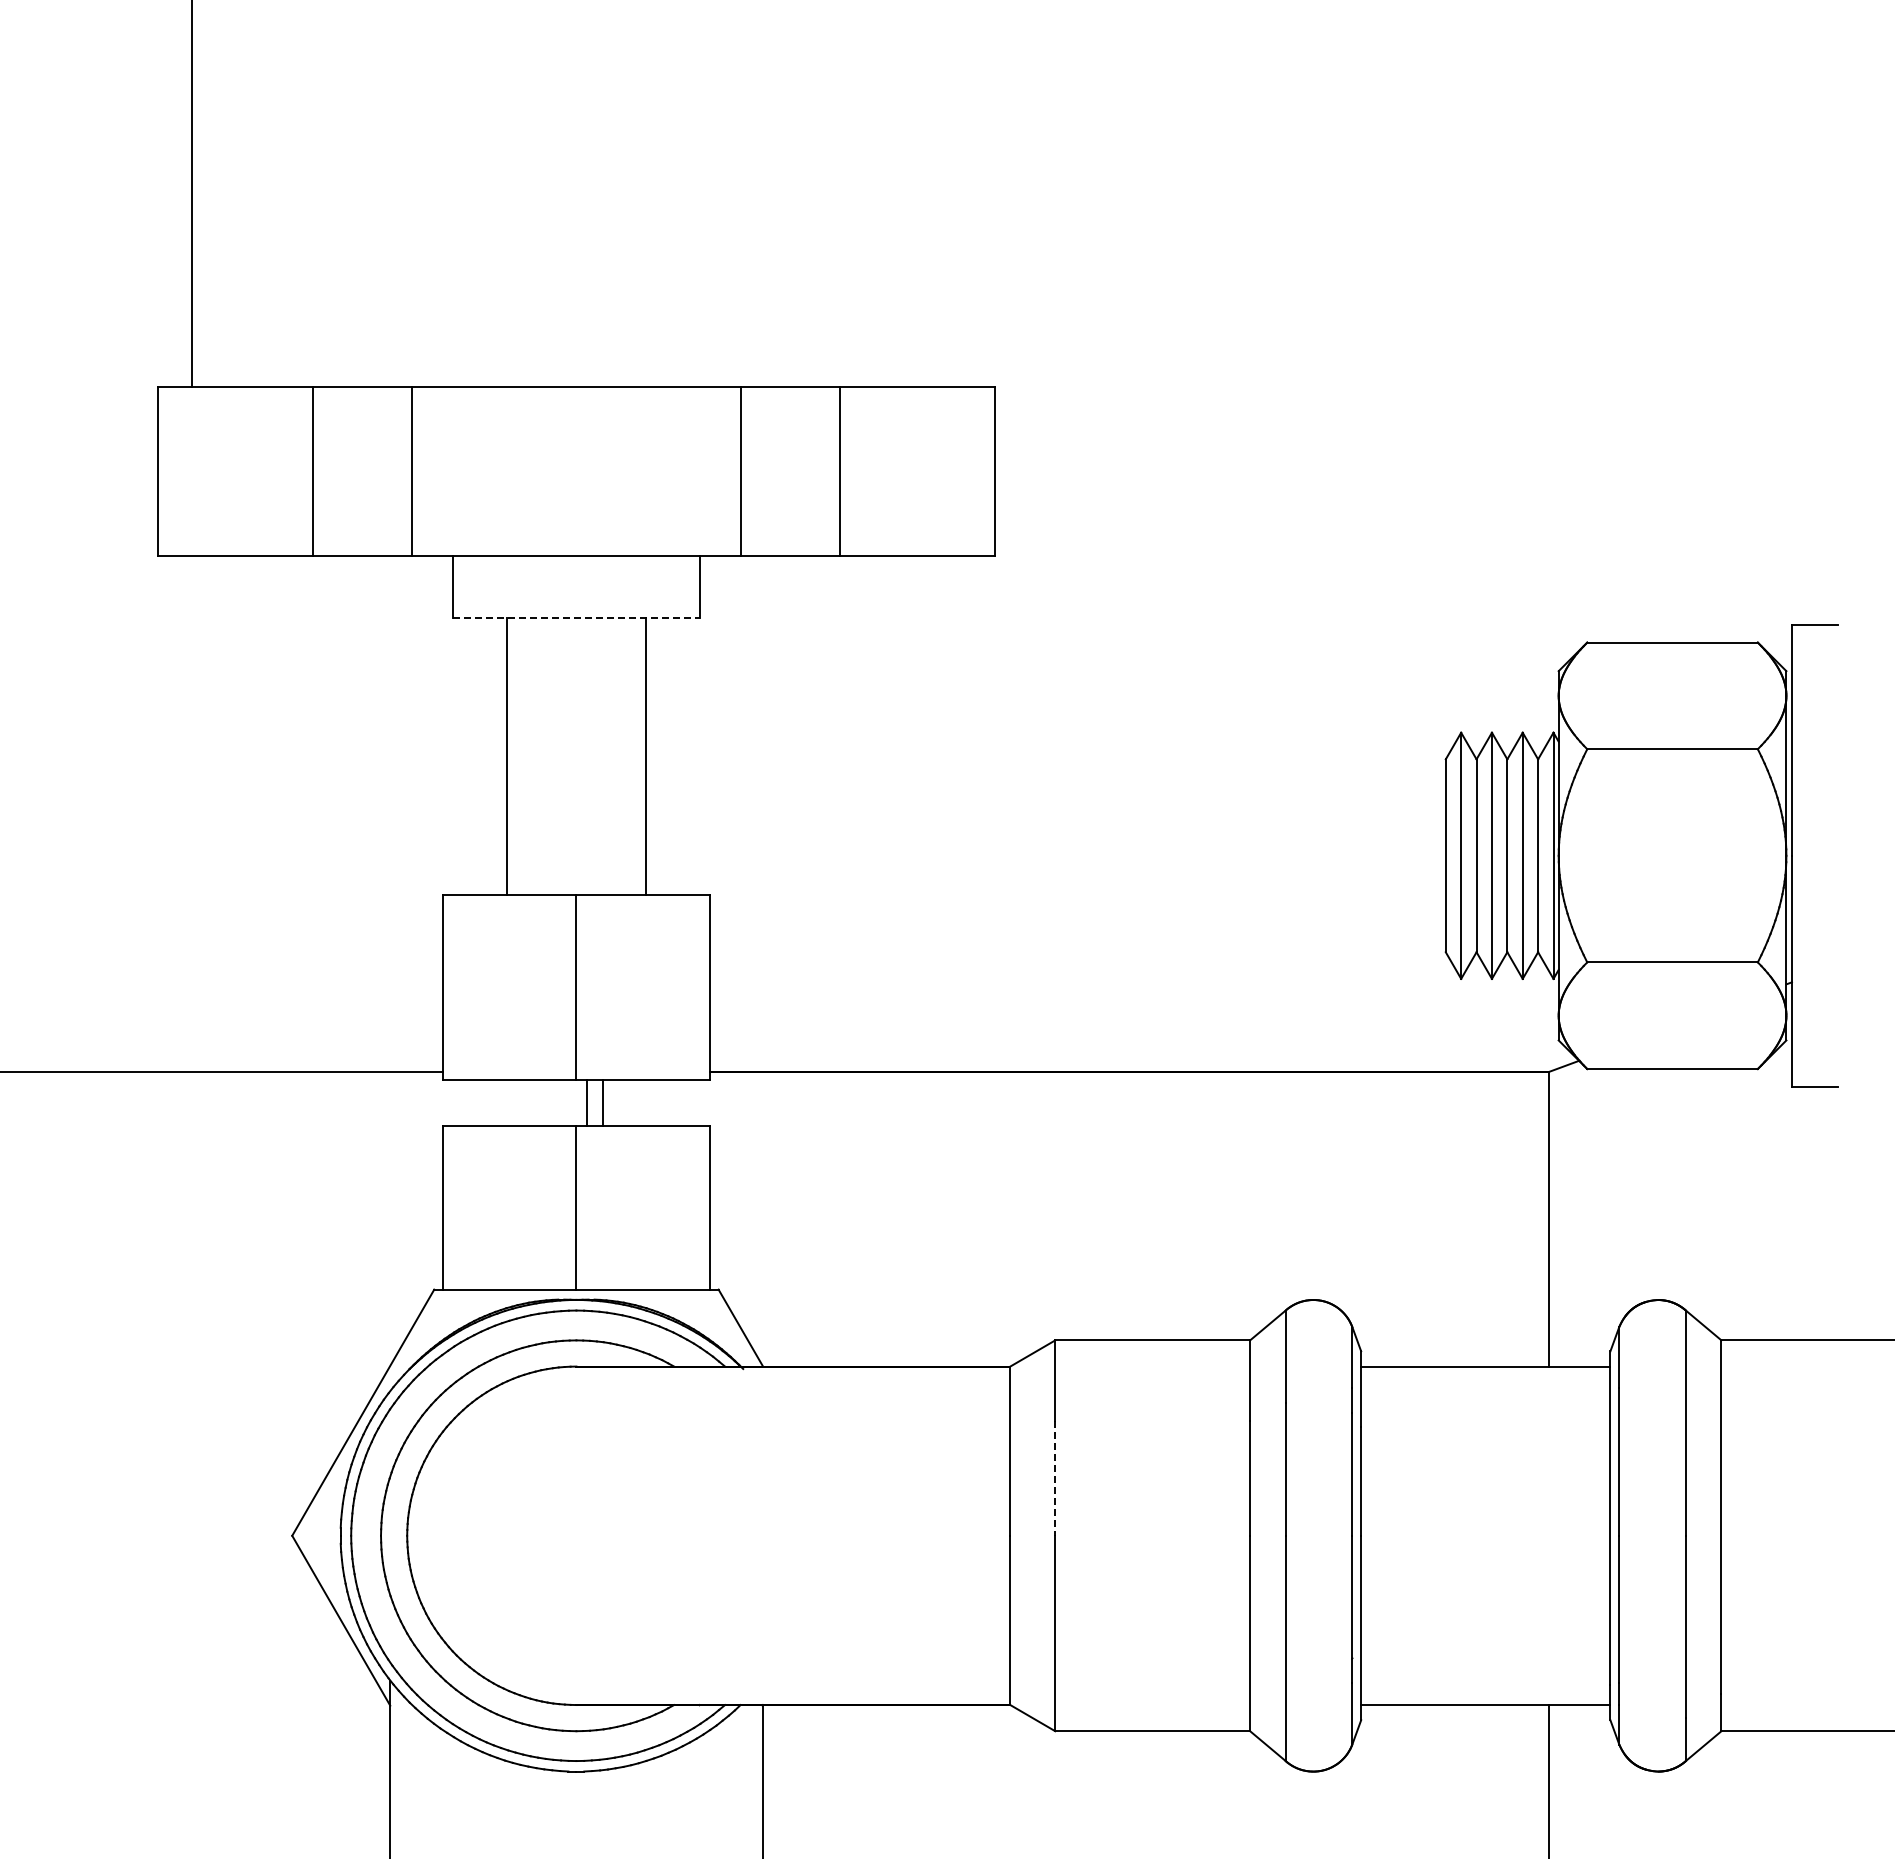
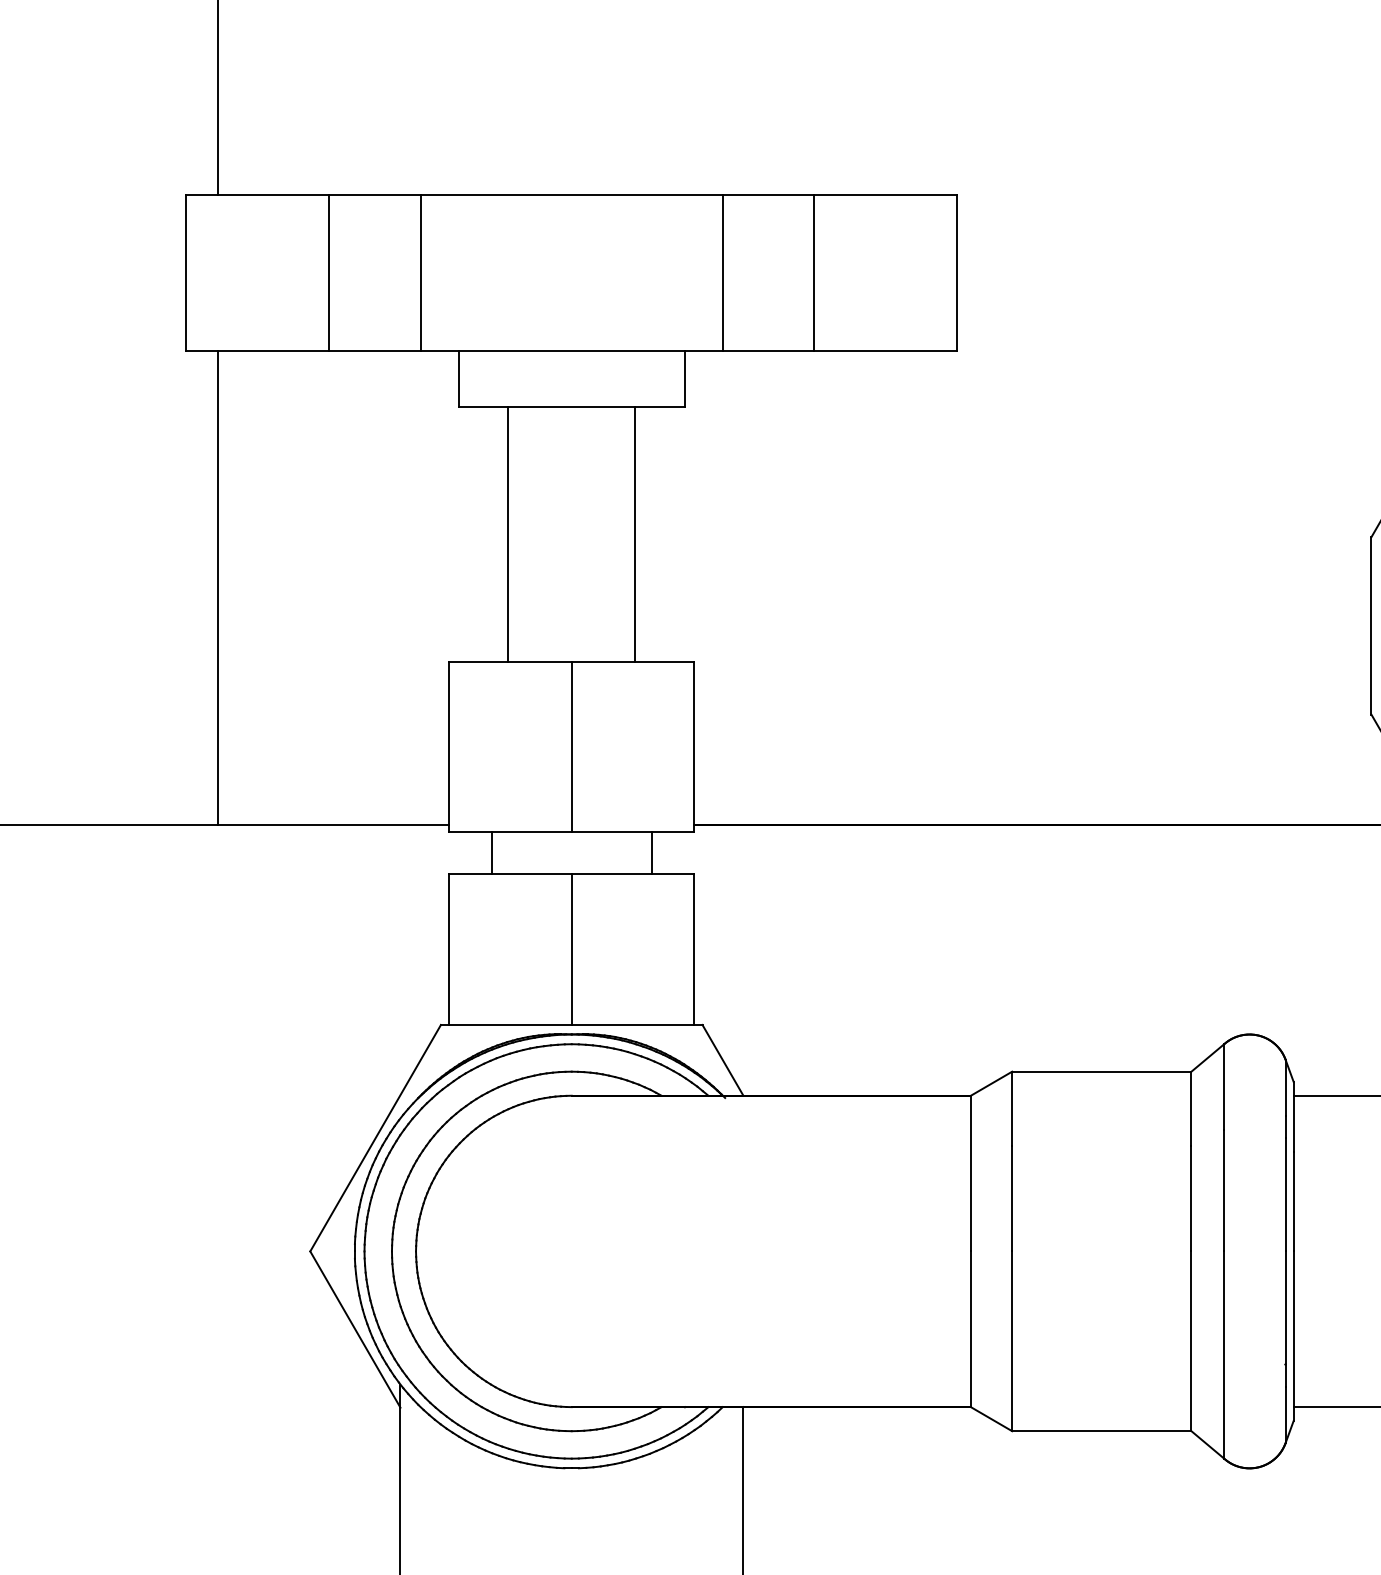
line: (576, 618) -> (571, 407), dashed -> solid
line: (191, 813) -> (217, 586), added
line: (586, 1102) -> (491, 852), moved
line: (603, 1102) -> (651, 852), moved
line: (1055, 1478) -> (1012, 1198), dashed -> solid

